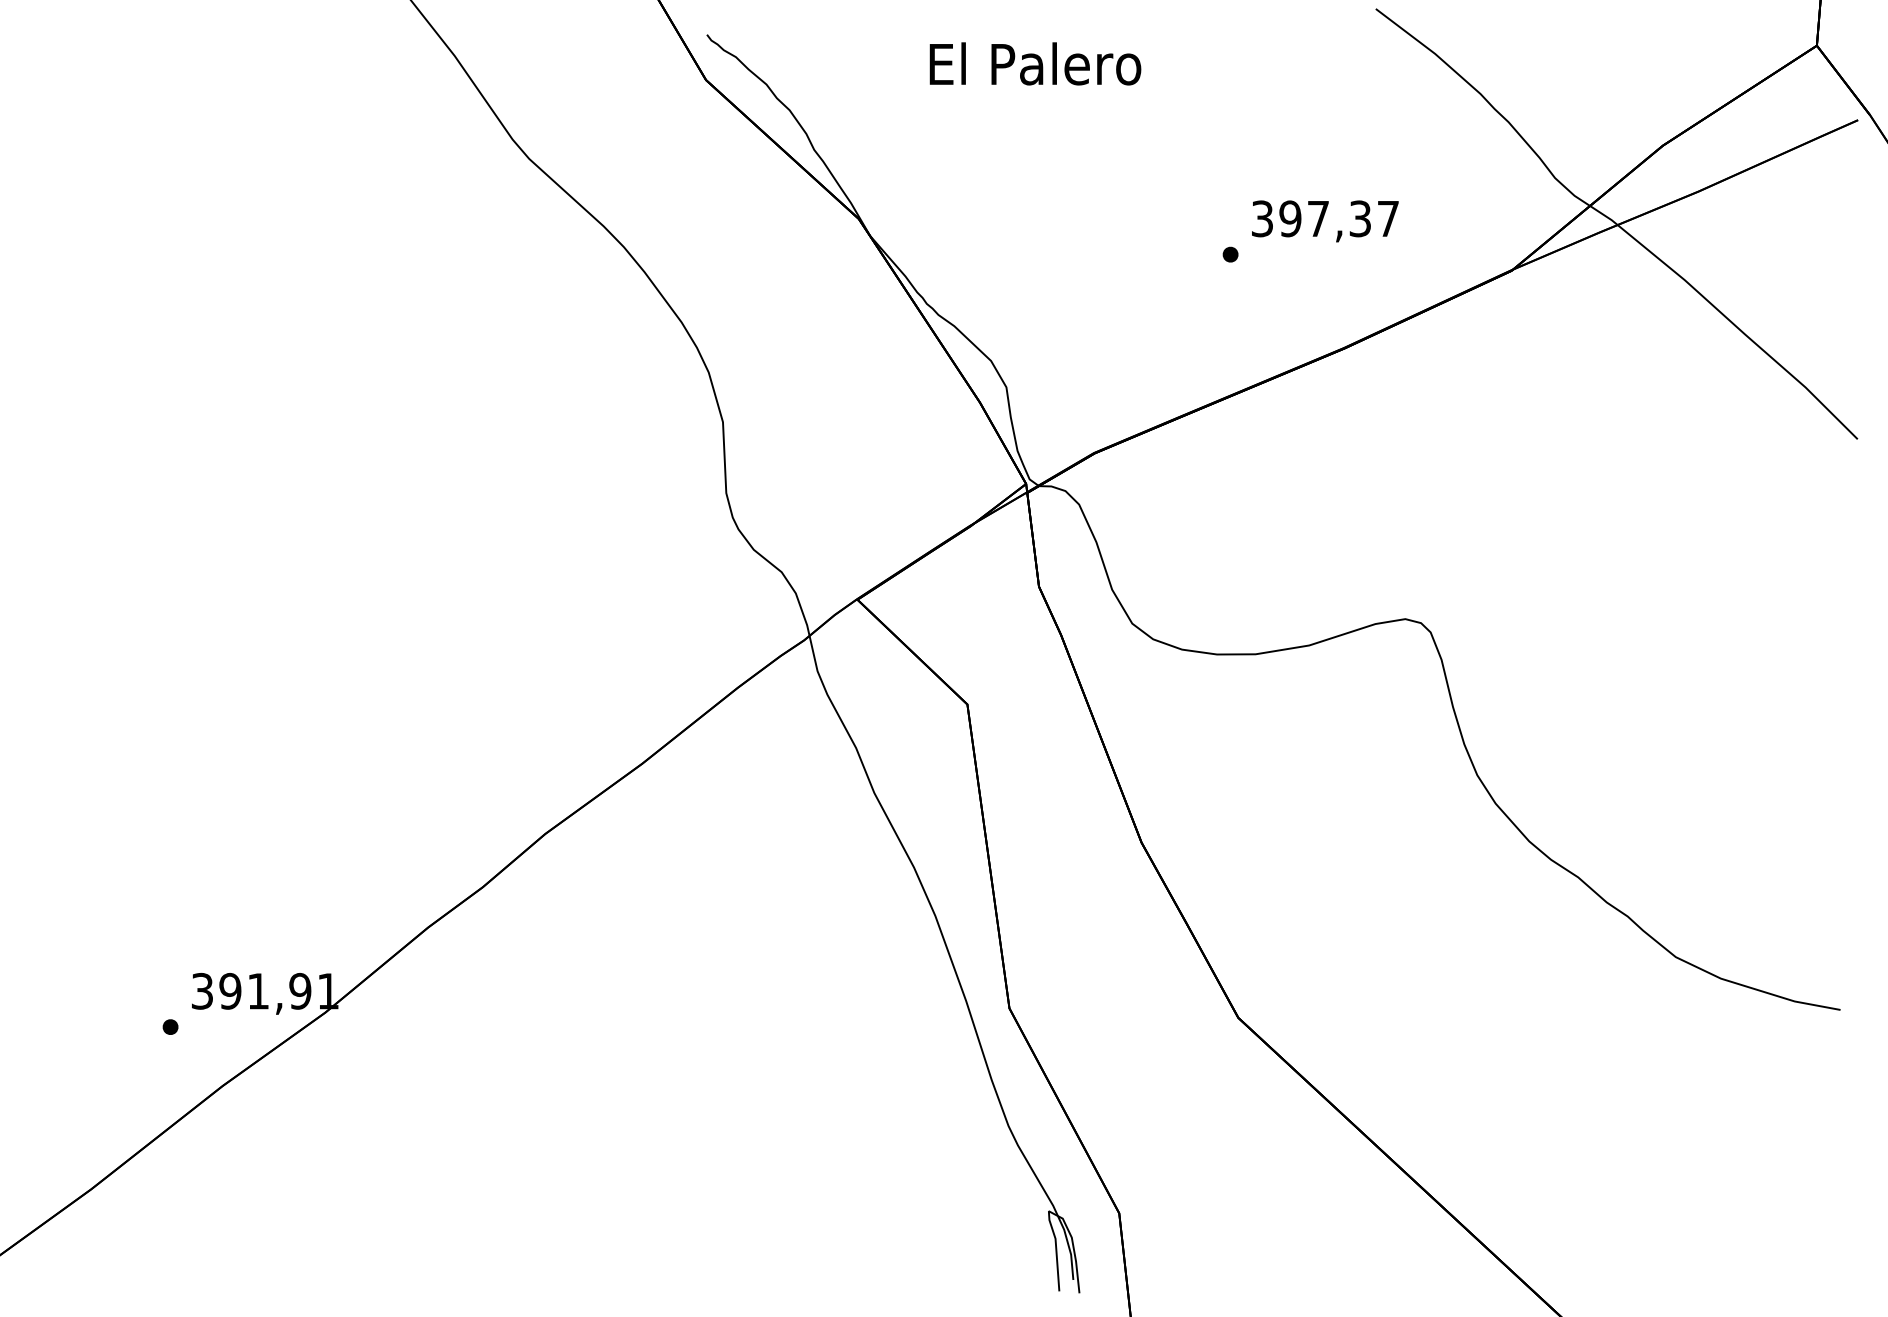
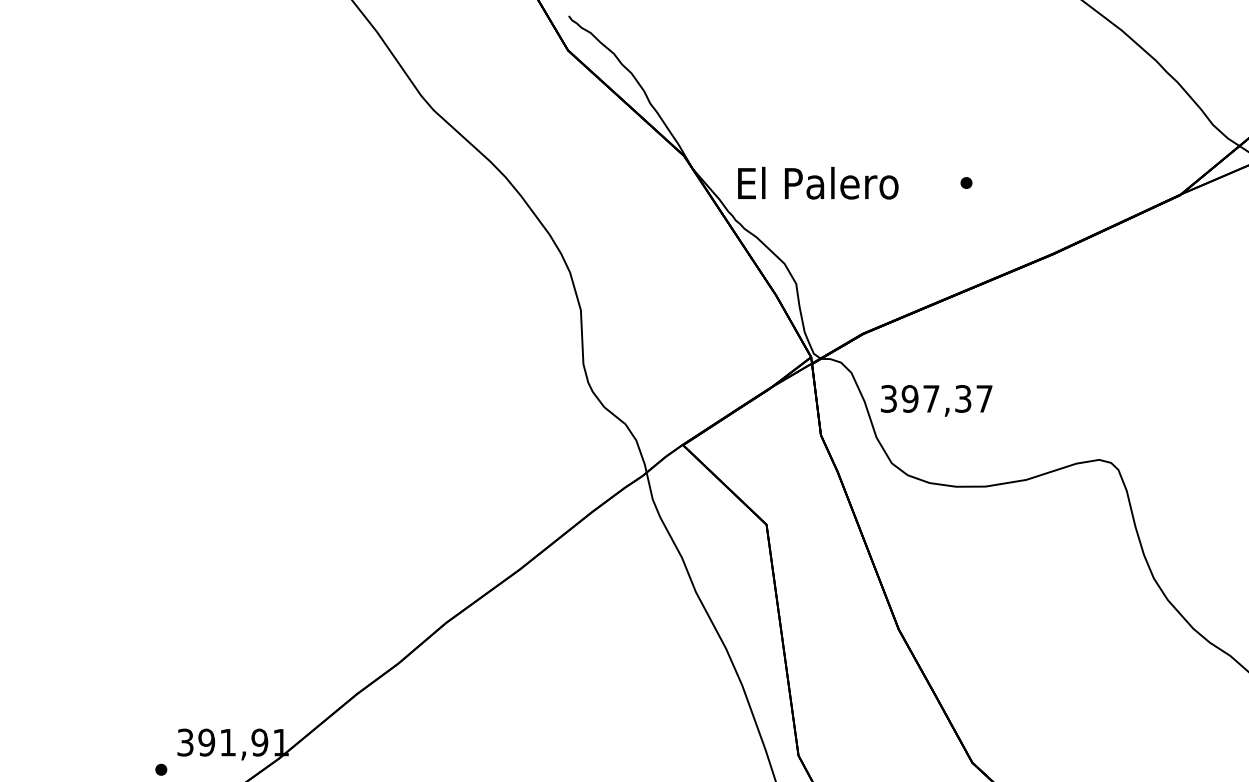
text: (1035, 63) -> (818, 182), moved
text: (1325, 221) -> (936, 400), moved

